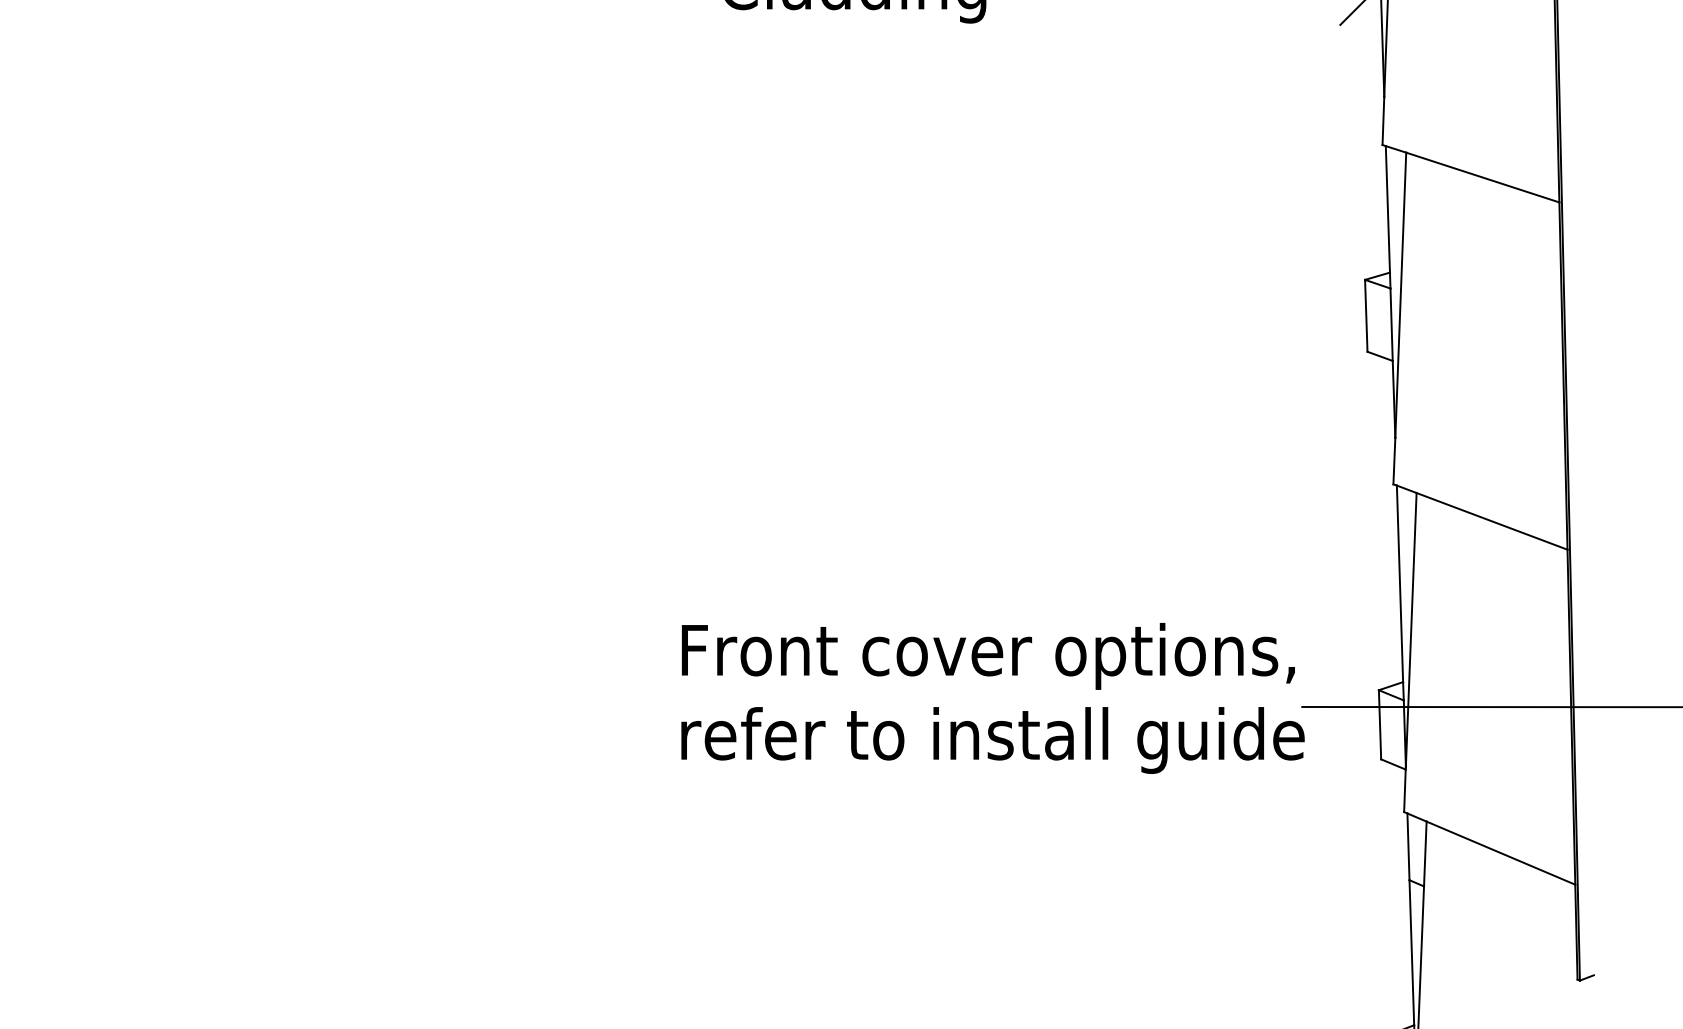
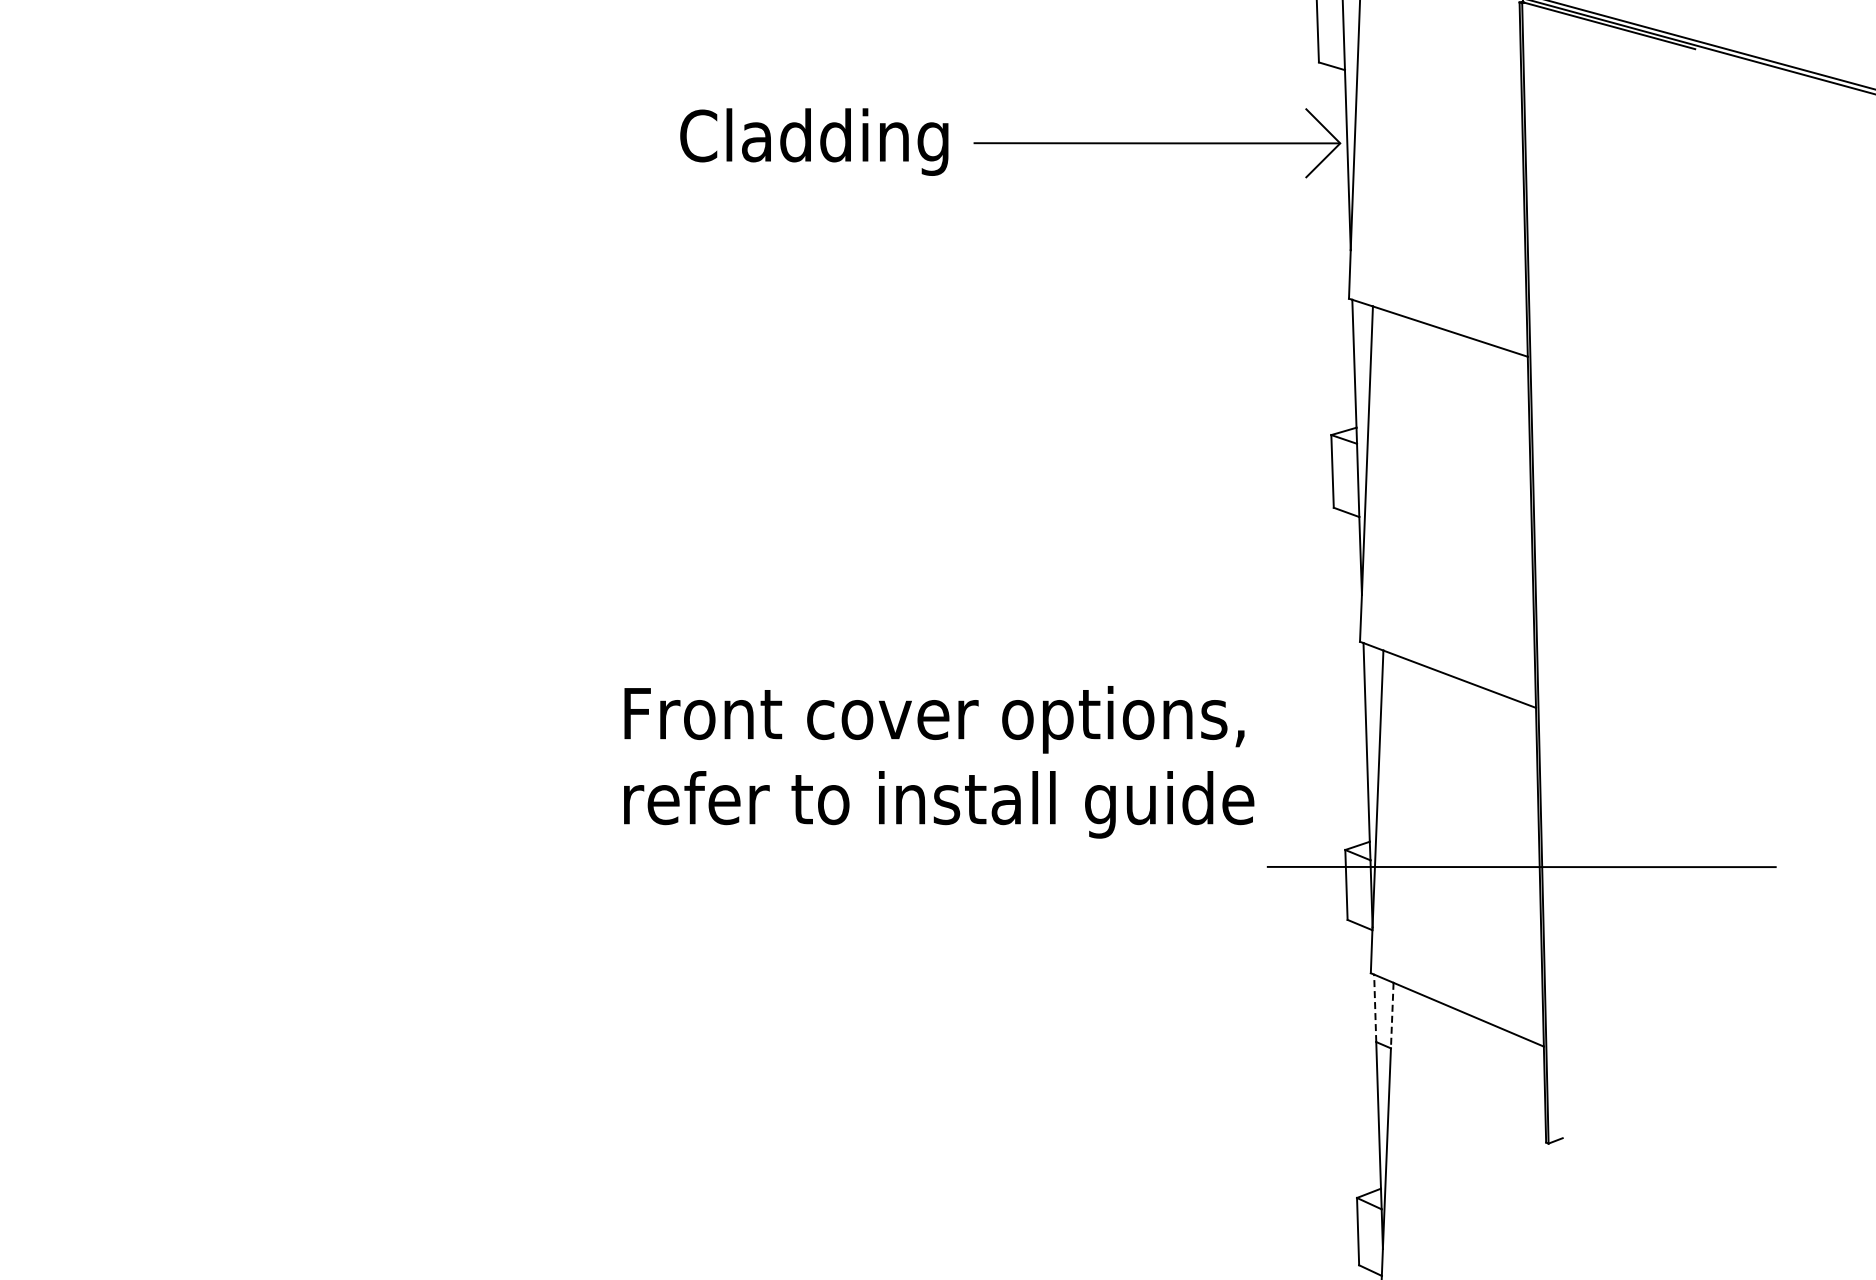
text: (993, 698) -> (939, 762), moved
line: (1408, 847) -> (1375, 1008), solid -> dashed
line: (1425, 853) -> (1392, 1015), solid -> dashed

